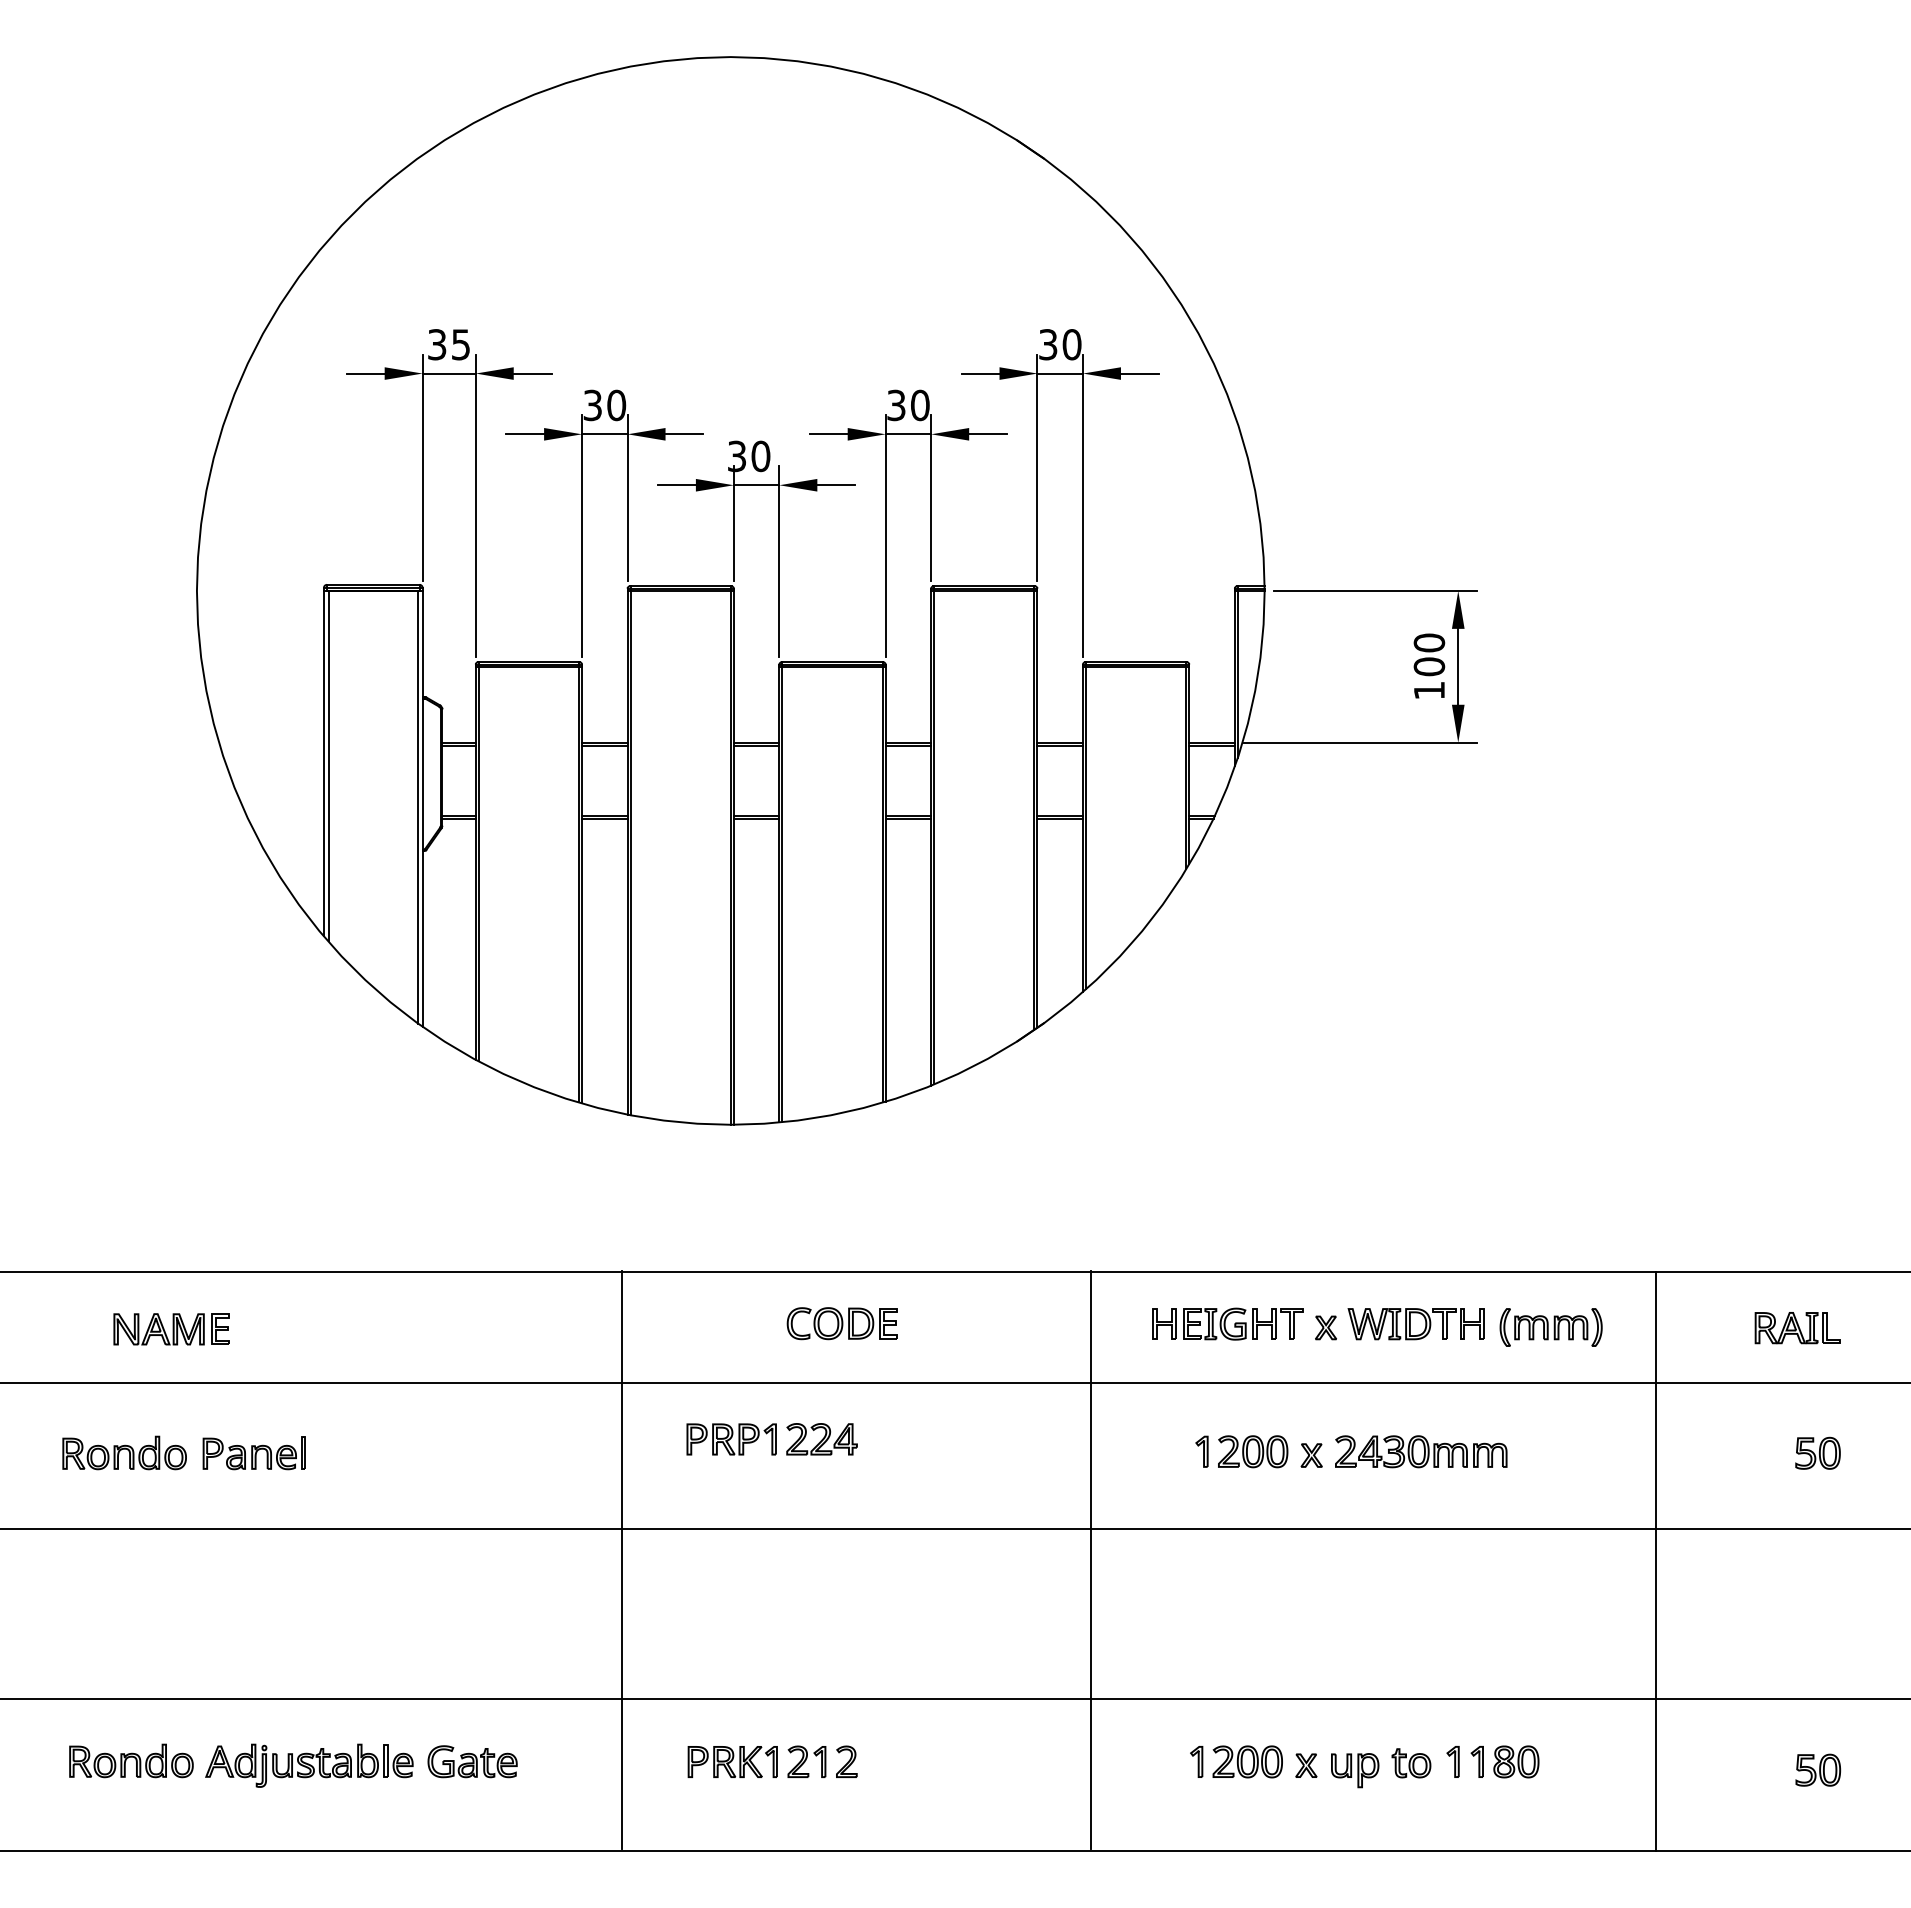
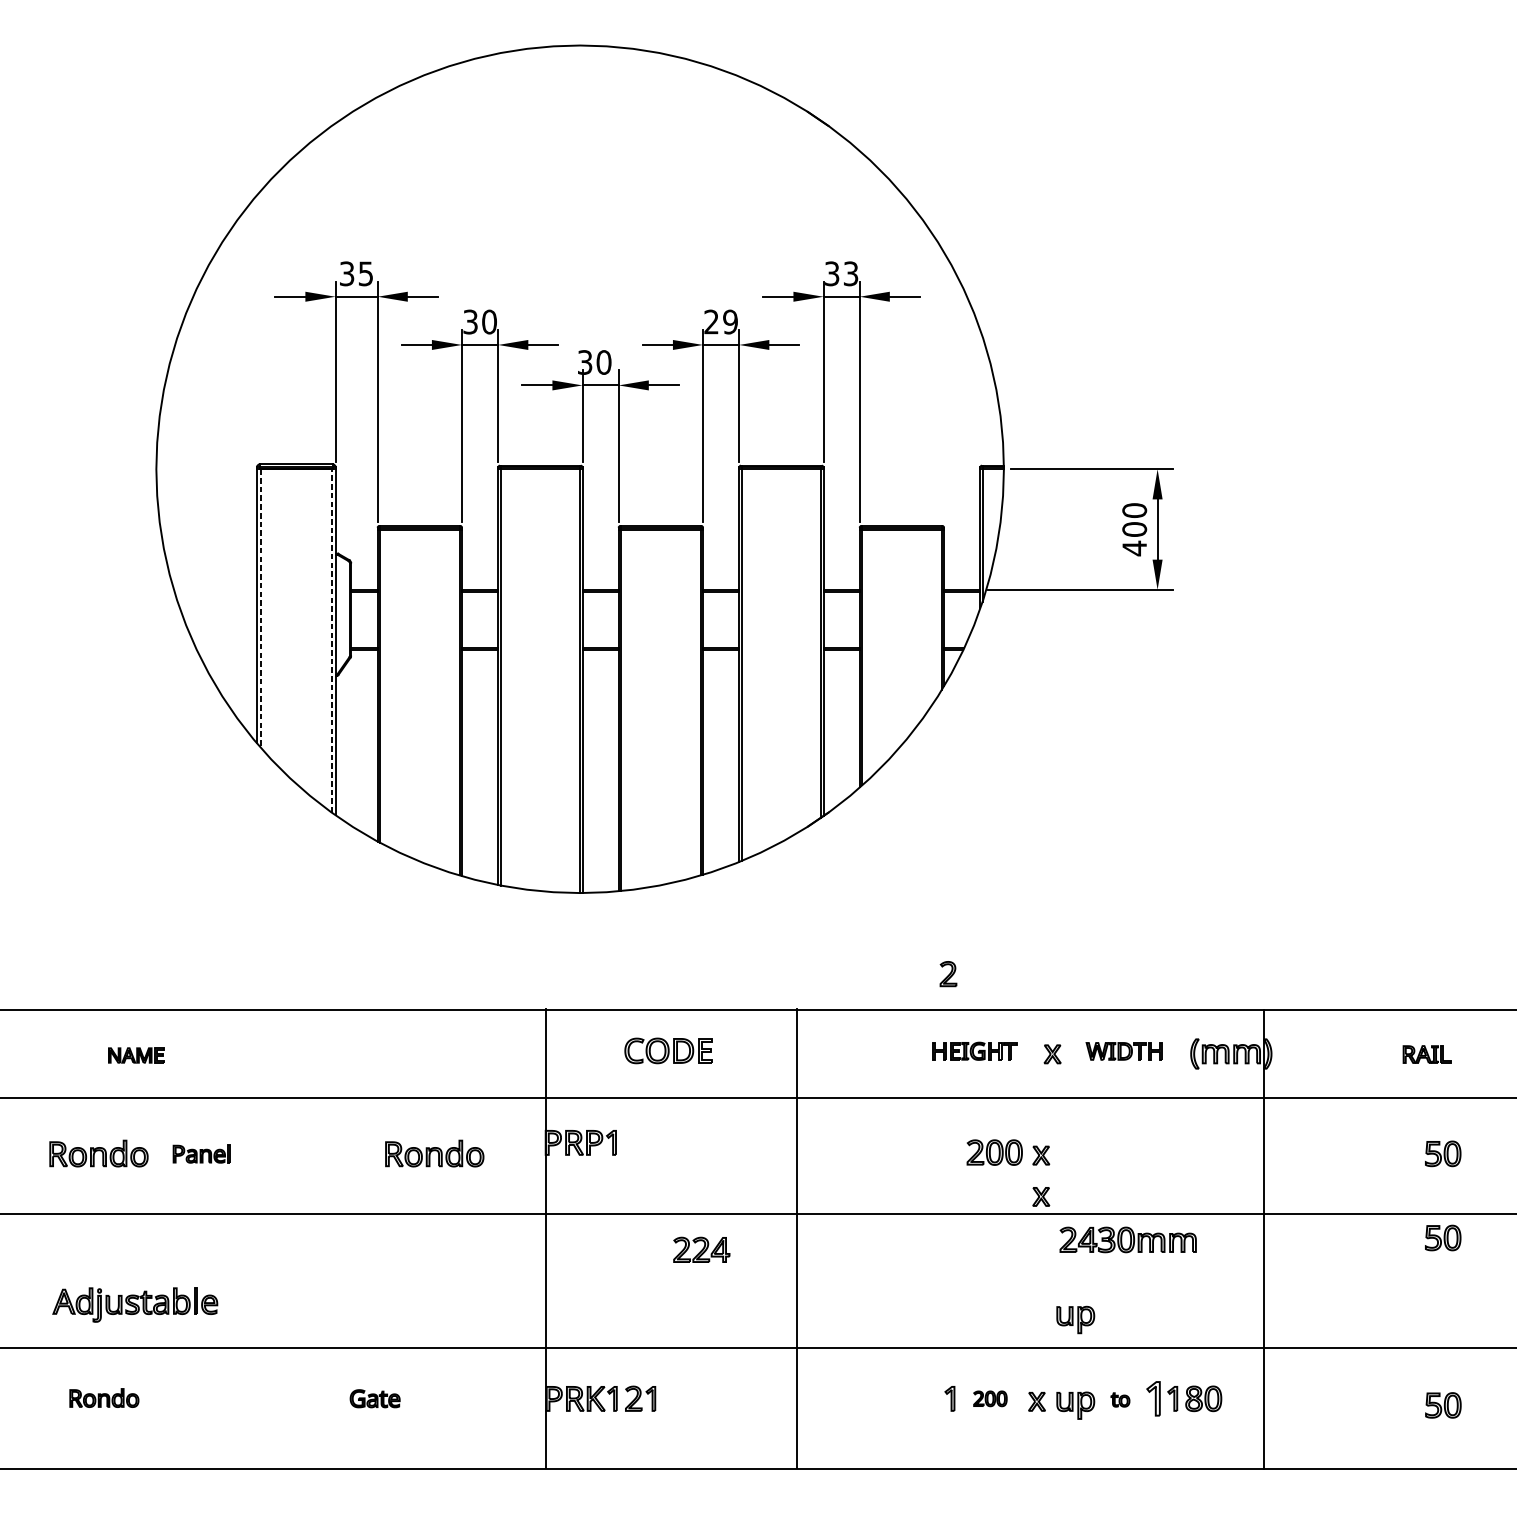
text: (1071, 344) -> (850, 273), 30 -> 33
text: (908, 405) -> (721, 322), 30 -> 29
text: (1429, 690) -> (1134, 548), 100 -> 400
line: (328, 766) -> (260, 608), solid -> dashed
line: (418, 806) -> (332, 640), solid -> dashed
part: (1227, 1323) -> (974, 1050), size x0.7
part: (1415, 1324) -> (1123, 1051), size x0.7
part: (1797, 1328) -> (1426, 1054), size x0.7
part: (171, 1329) -> (136, 1055), size x0.6
part: (821, 1439) -> (701, 1250), moved
part: (1201, 1451) -> (953, 1152), removed
part: (1421, 1451) -> (1128, 1239), moved
part: (547, 1452) -> (434, 1153), added
part: (253, 1453) -> (201, 1154), size x0.7
part: (1311, 1507) -> (1041, 1196), added
part: (1817, 1558) -> (1442, 1237), added
line: (621, 1559) -> (545, 1238), moved
line: (1090, 1560) -> (796, 1238), moved
line: (1656, 1561) -> (1264, 1239), moved
part: (1355, 1662) -> (1076, 1319), added
part: (131, 1760) -> (104, 1397), size x0.7
part: (472, 1761) -> (375, 1398), size x0.7
part: (846, 1761) -> (948, 973), moved
part: (1247, 1761) -> (990, 1398), size x0.6
part: (1452, 1761) -> (1153, 1398), size x1.4
part: (1411, 1763) -> (1120, 1400), size x0.6
part: (309, 1765) -> (135, 1304), moved

